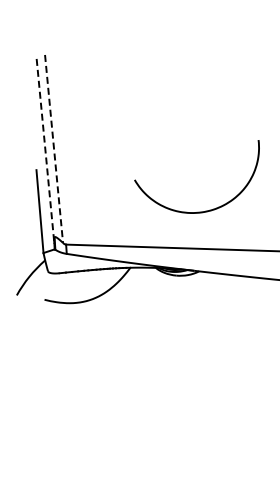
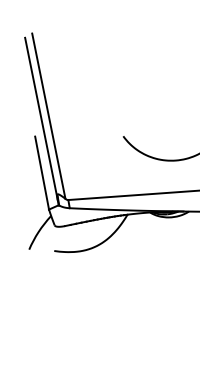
line: (54, 149) -> (49, 116), dashed -> solid
line: (45, 151) -> (41, 119), dashed -> solid

